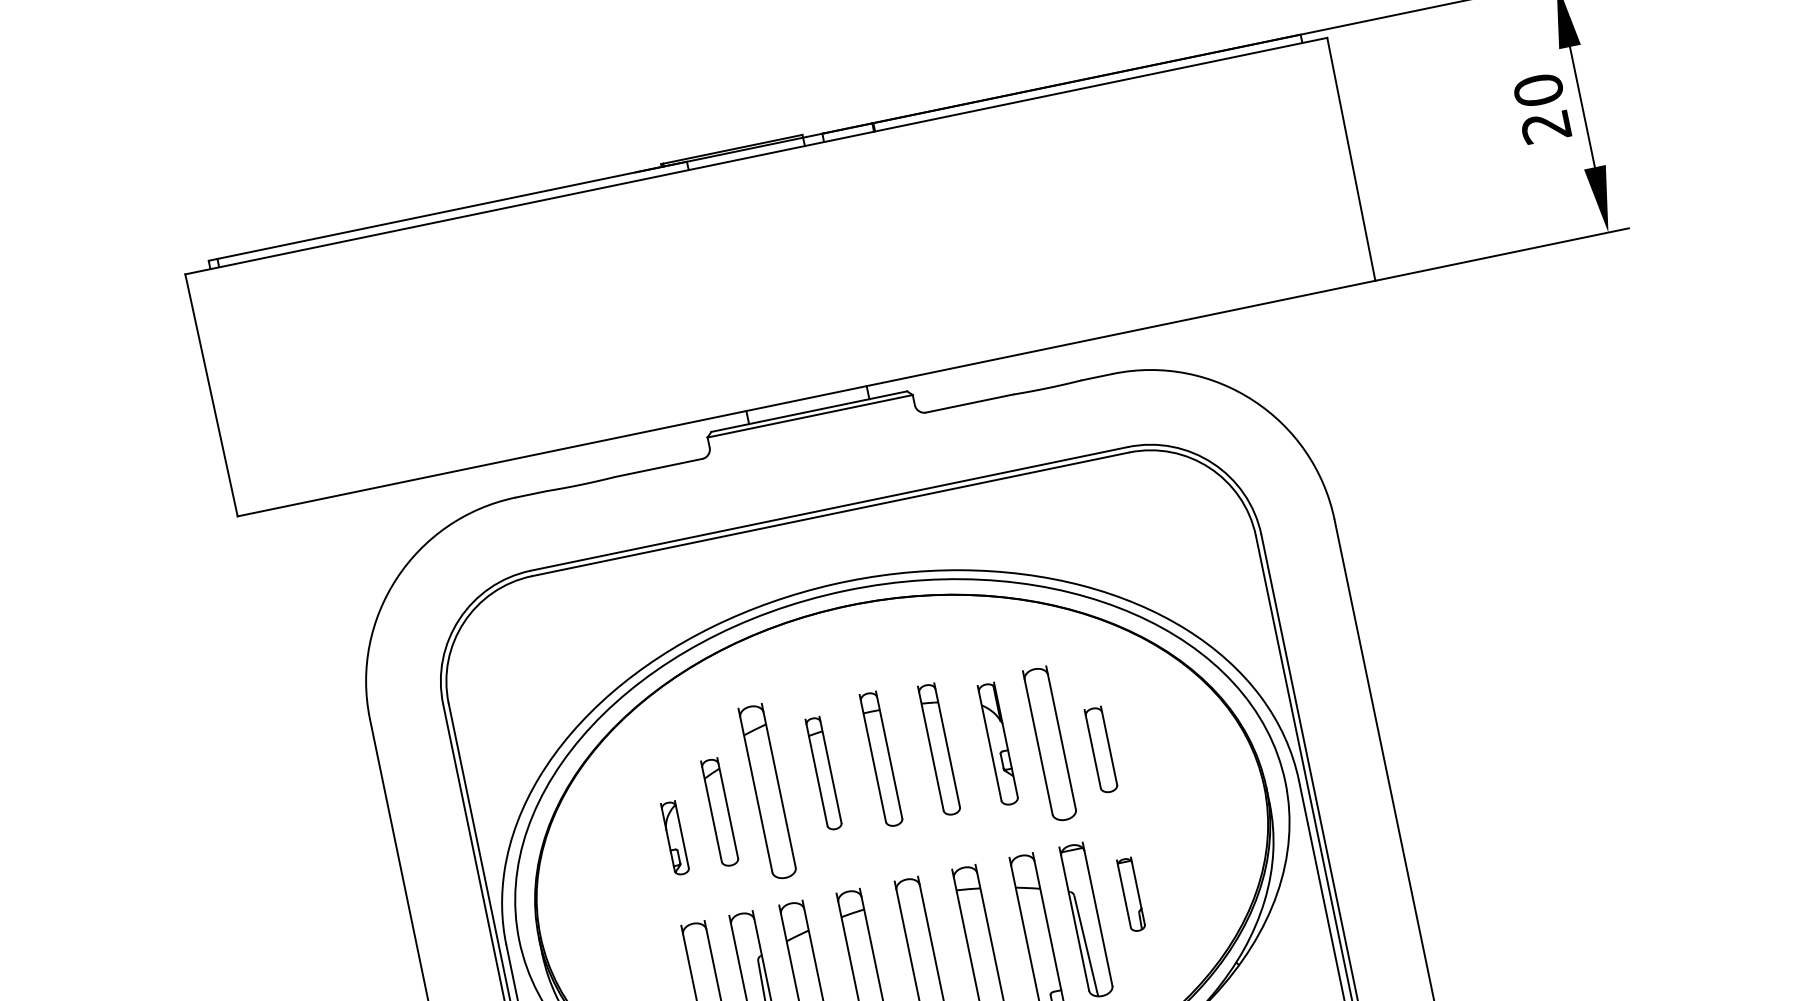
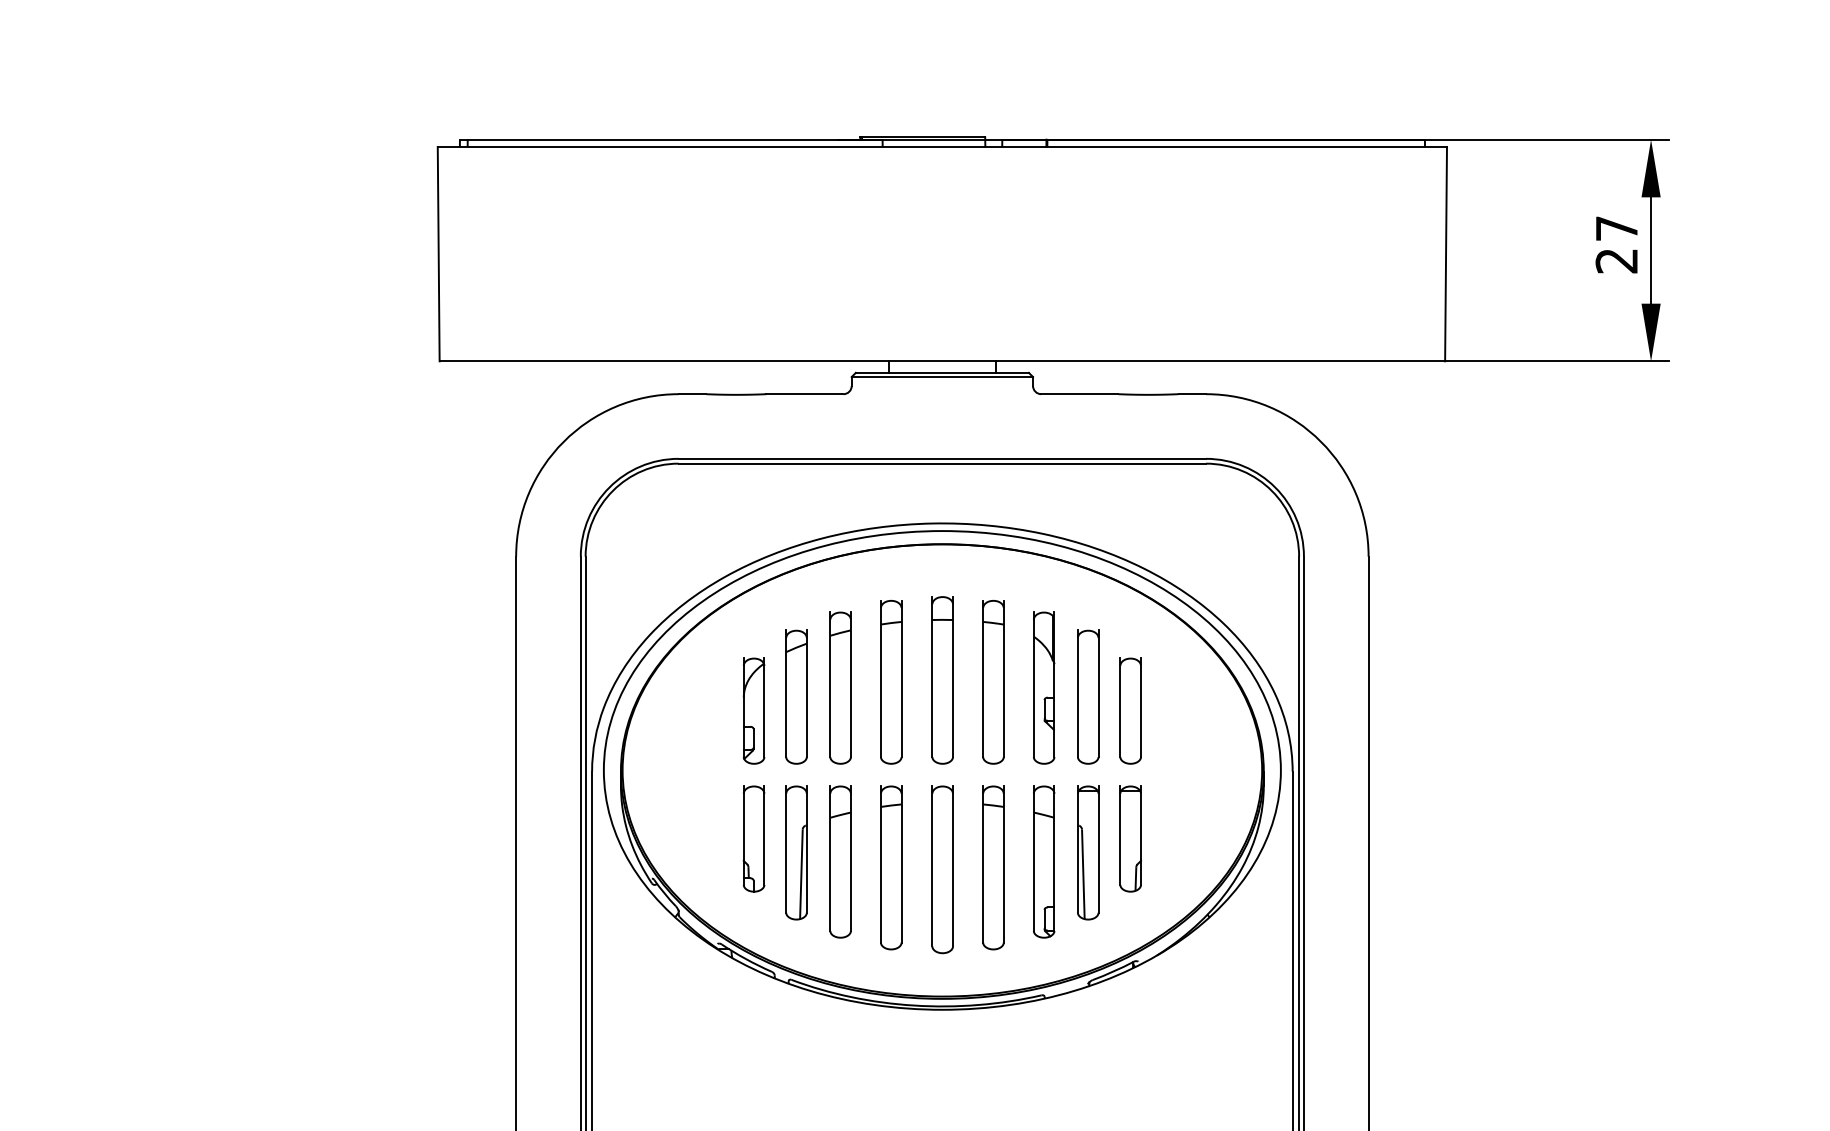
text: (1538, 90) -> (1616, 228), 20 -> 27
part: (998, 743) -> (1044, 687), size x1.43
part: (939, 749) -> (993, 682), size x1.43
part: (1101, 749) -> (1130, 710), size x1.43
part: (881, 759) -> (942, 680), size x1.43
part: (824, 773) -> (891, 682), size x1.67
part: (720, 811) -> (796, 696), size x1.43
part: (674, 837) -> (753, 710), size x1.67
part: (1131, 894) -> (1130, 838), size x1.67

